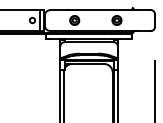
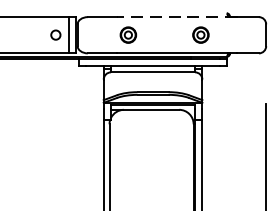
line: (102, 10) -> (176, 17), solid -> dashed

